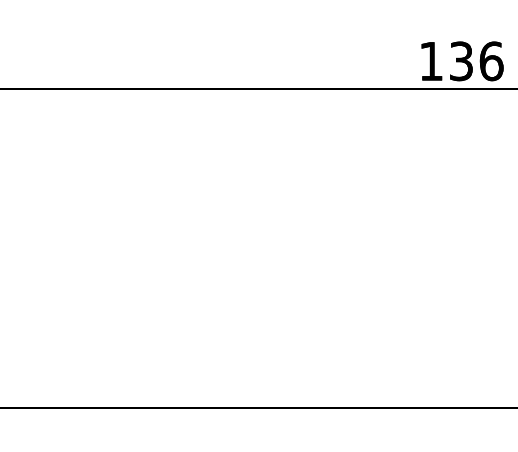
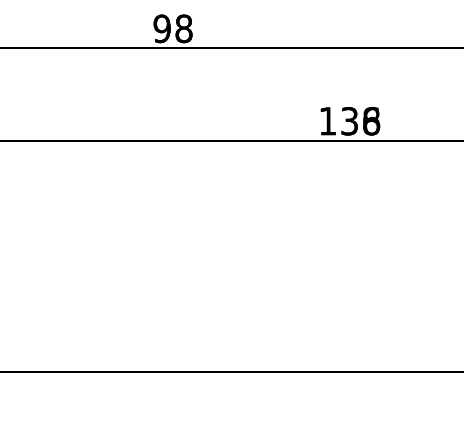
text: (491, 61) -> (371, 121), 136 -> 138

